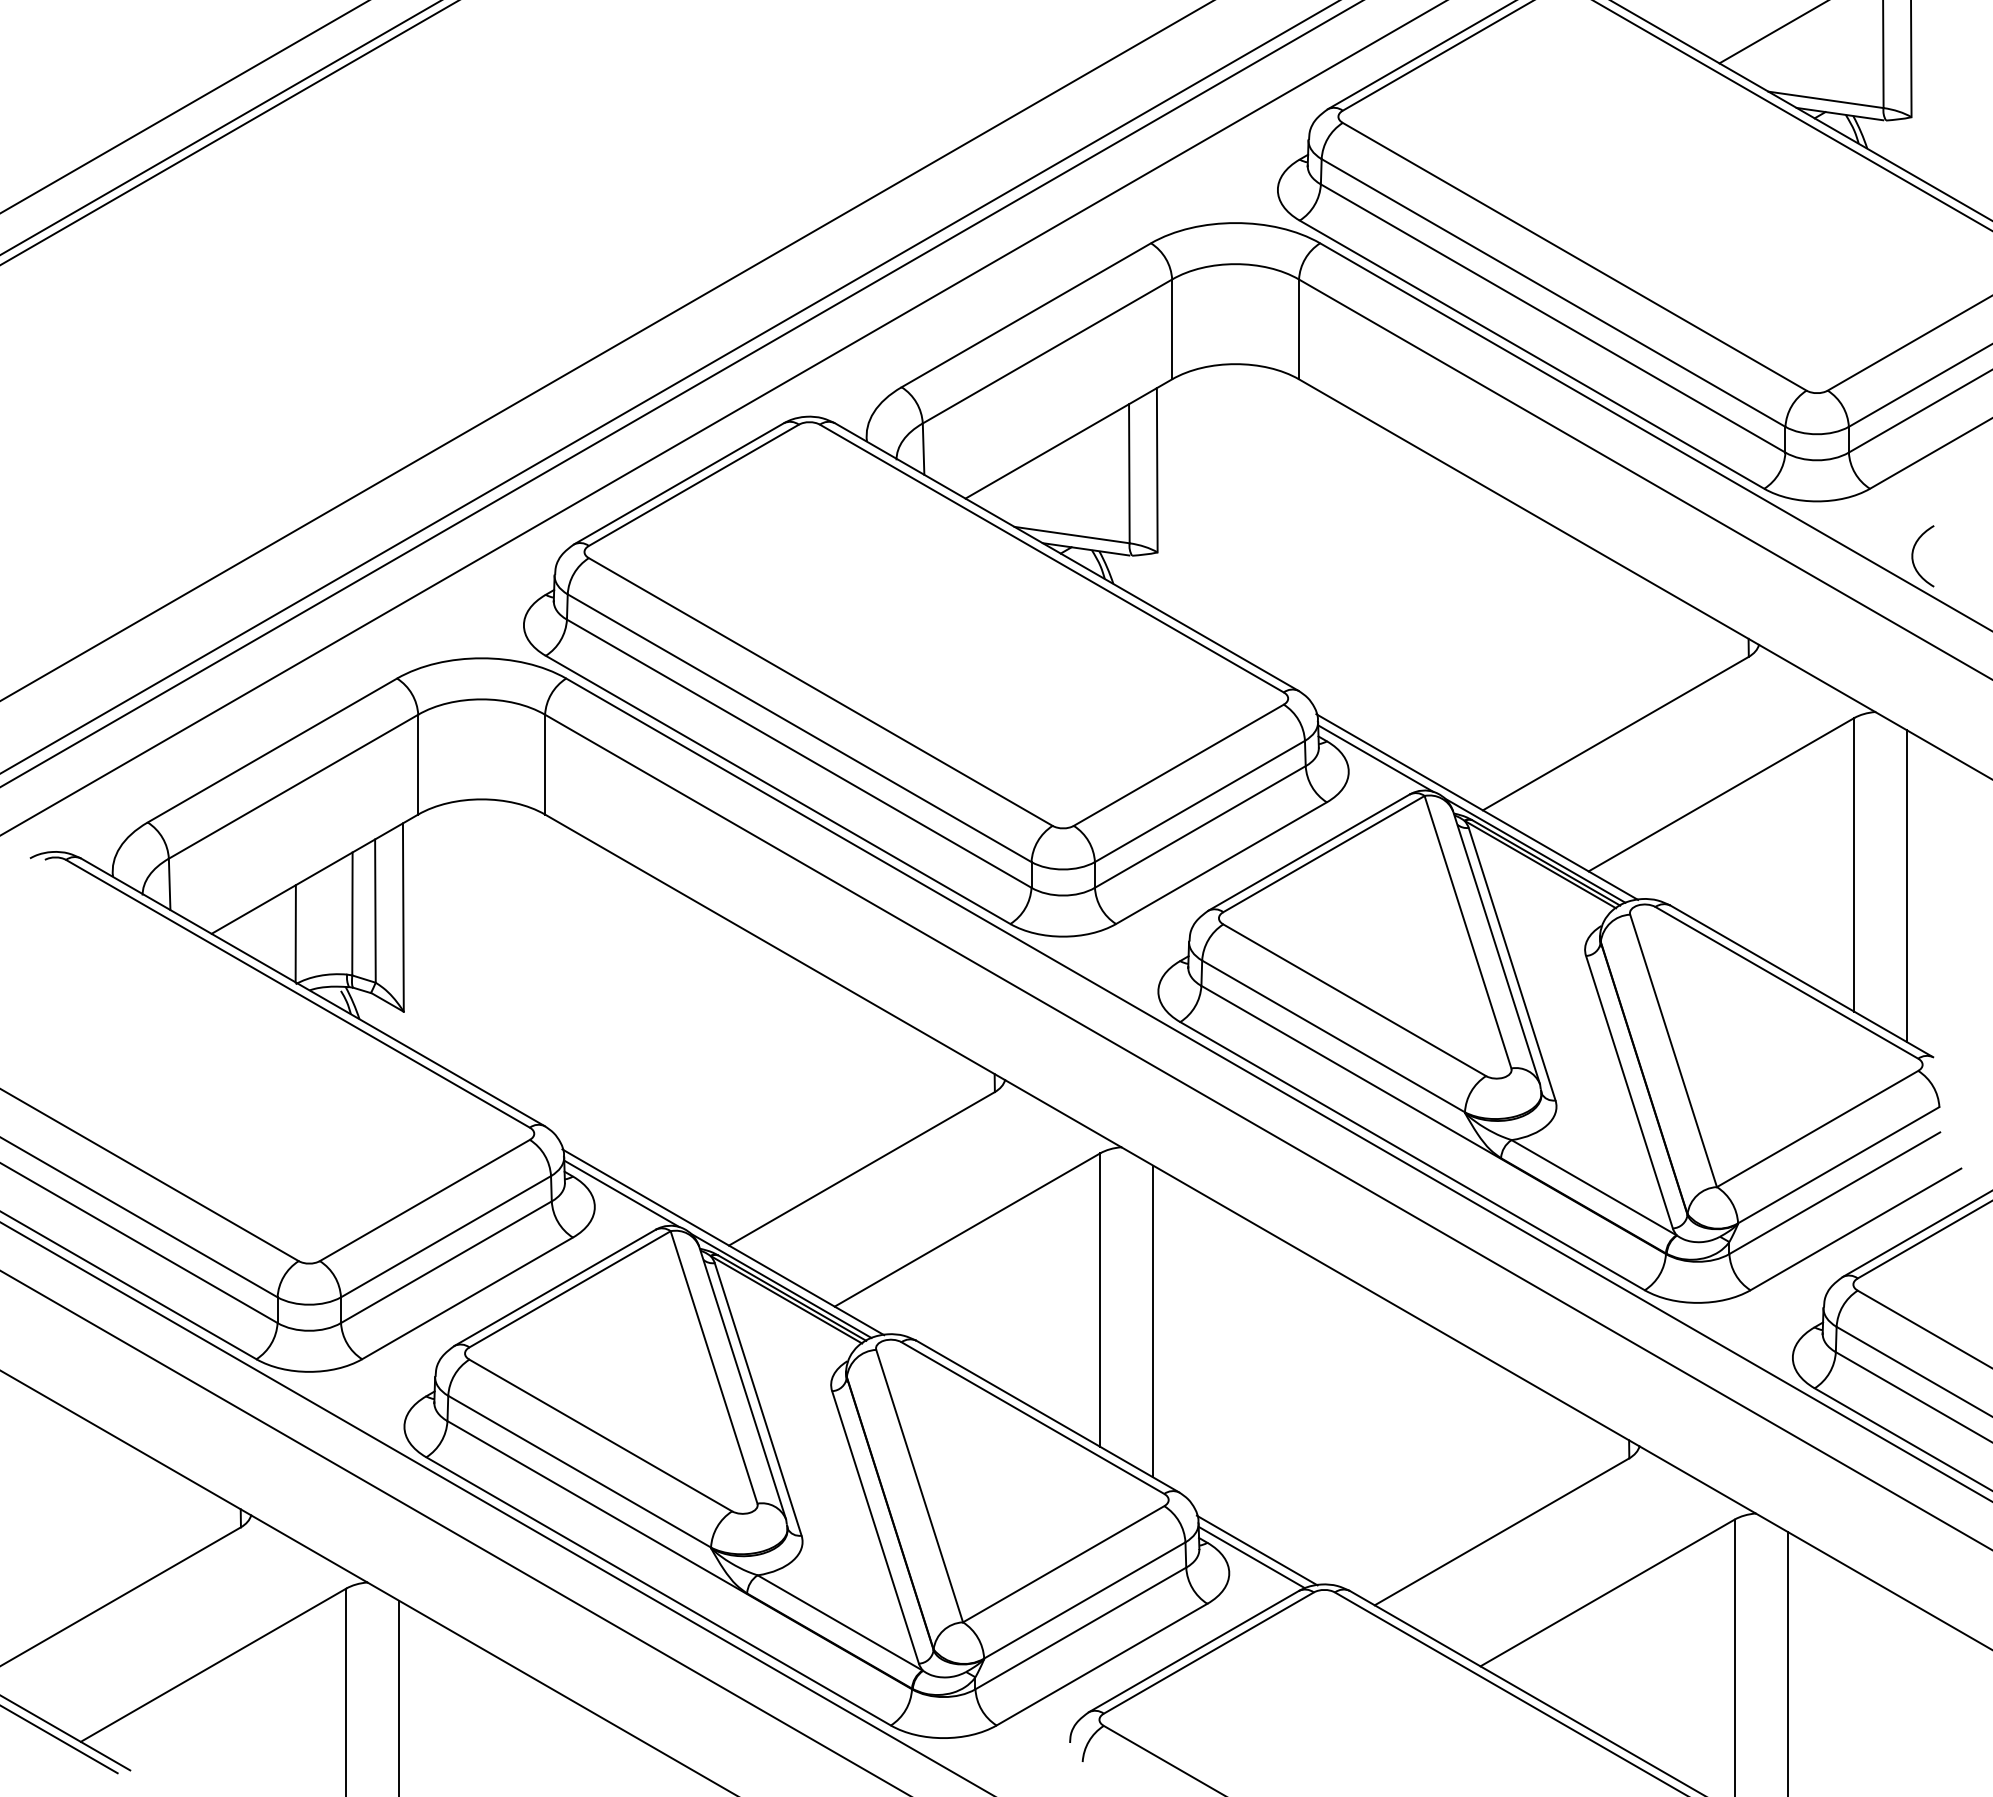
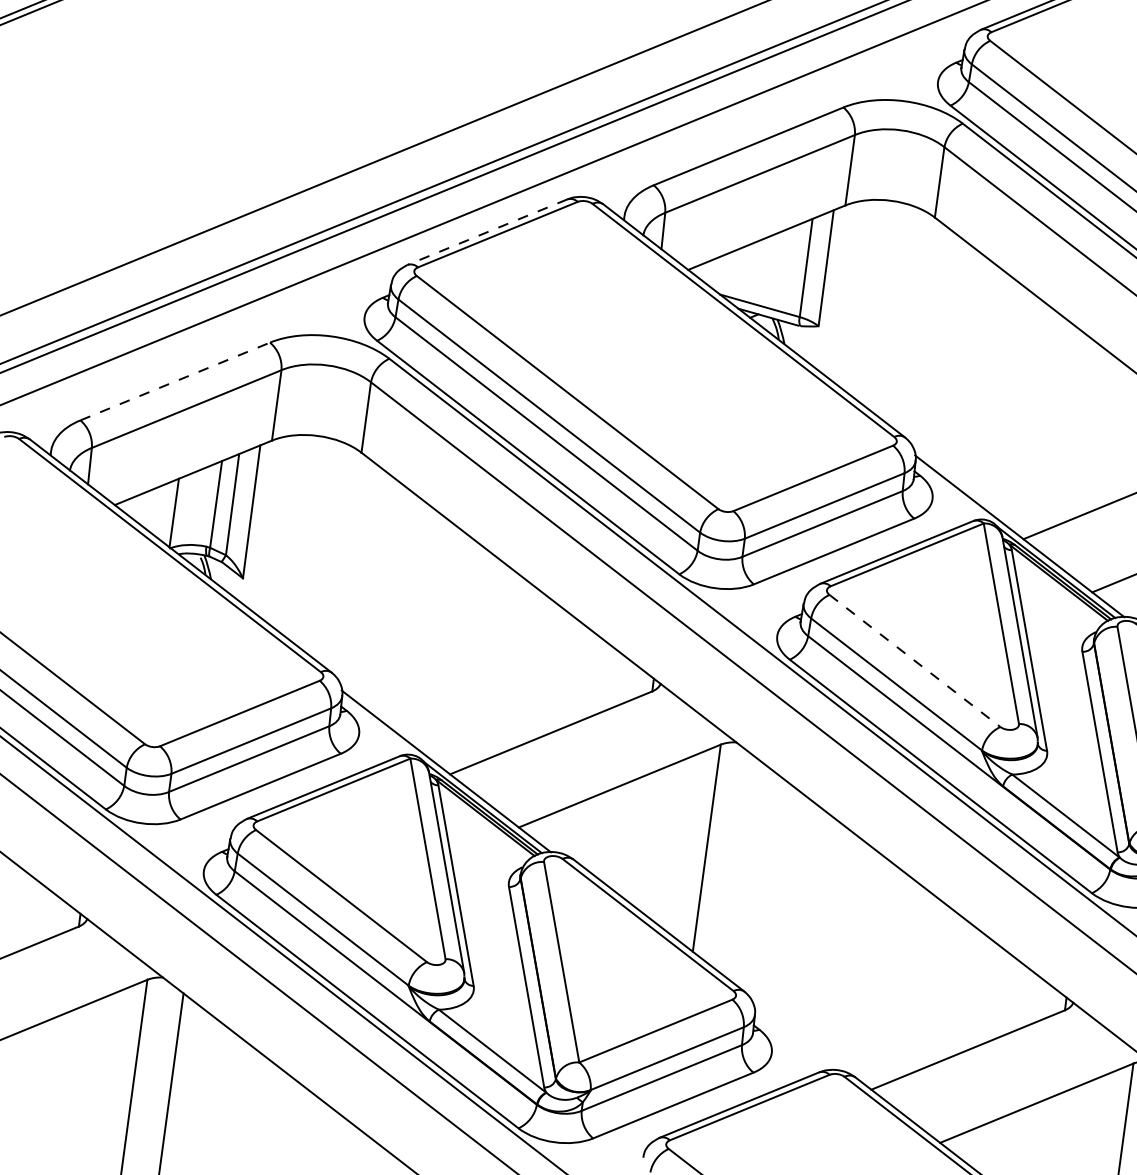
line: (678, 484) -> (487, 232), solid -> dashed
line: (272, 750) -> (175, 381), solid -> dashed
line: (1375, 758) -> (952, 492), removed
line: (1354, 1000) -> (914, 661), solid -> dashed
line: (621, 1193) -> (379, 727), removed
line: (1153, 1321) -> (742, 868), removed
line: (1256, 1550) -> (793, 1039), removed
line: (1251, 1557) -> (788, 1044), removed

